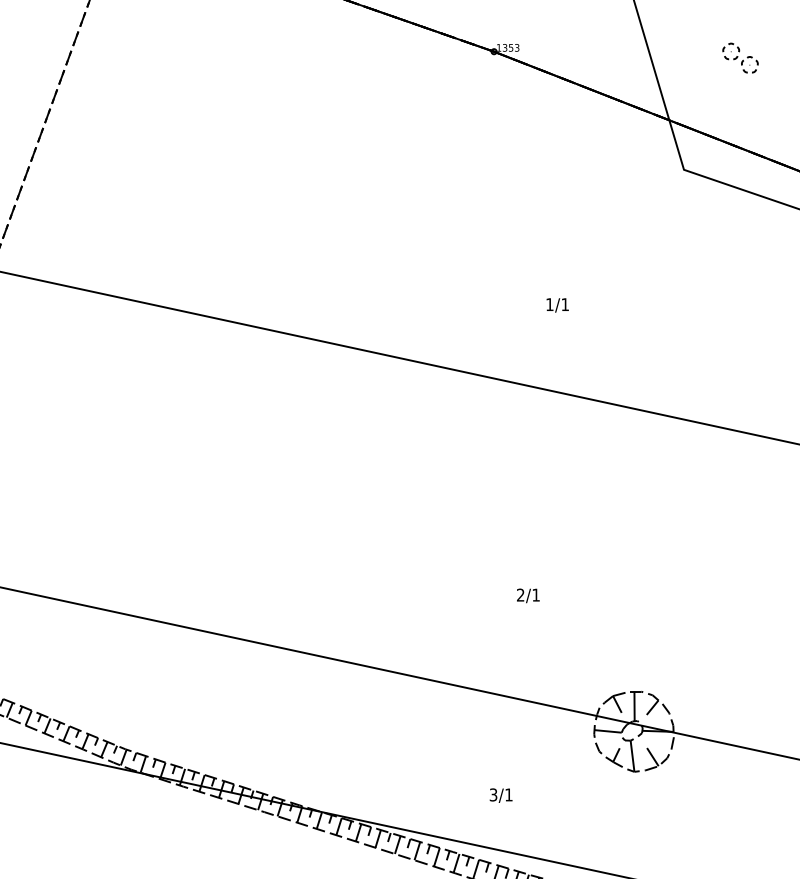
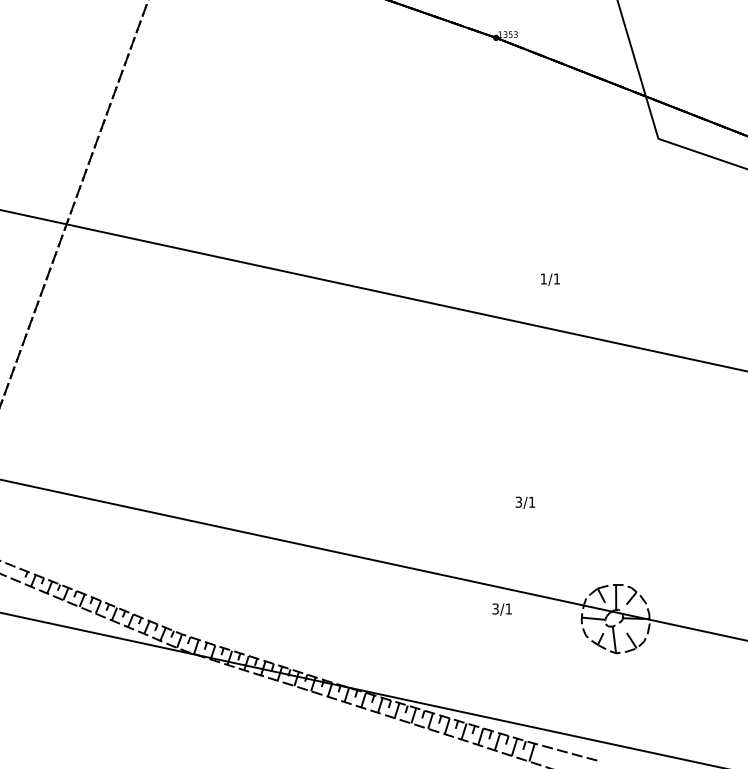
part: (740, 58) -> (706, 43), removed
text: (557, 305) -> (550, 279), moved
text: (520, 595) -> (518, 502), 2/1 -> 3/1
text: (500, 795) -> (501, 609), moved

